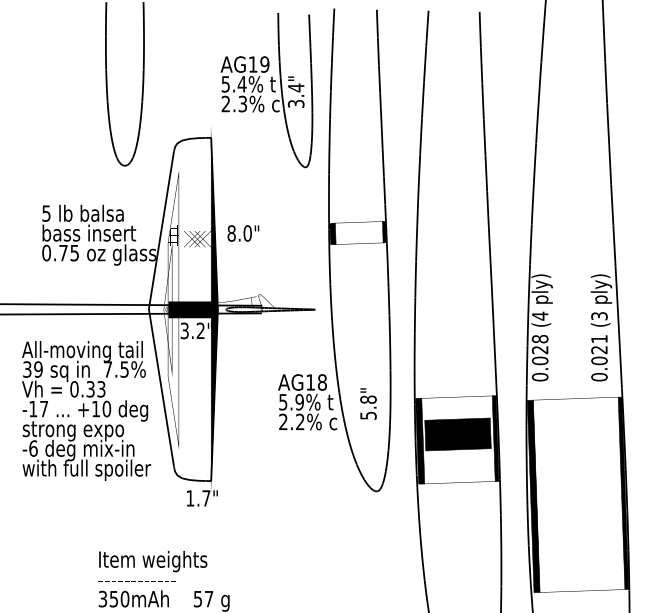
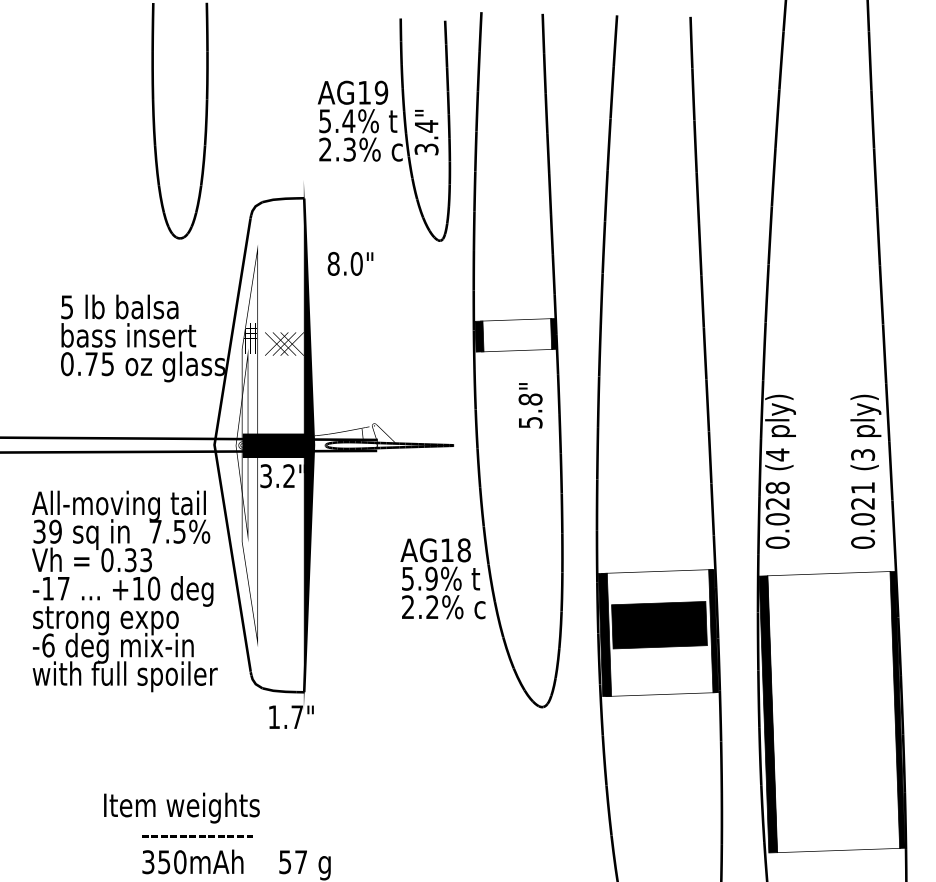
text: (243, 233) -> (350, 263), moved
text: (368, 403) -> (530, 405), moved
text: (153, 561) -> (182, 808), moved

